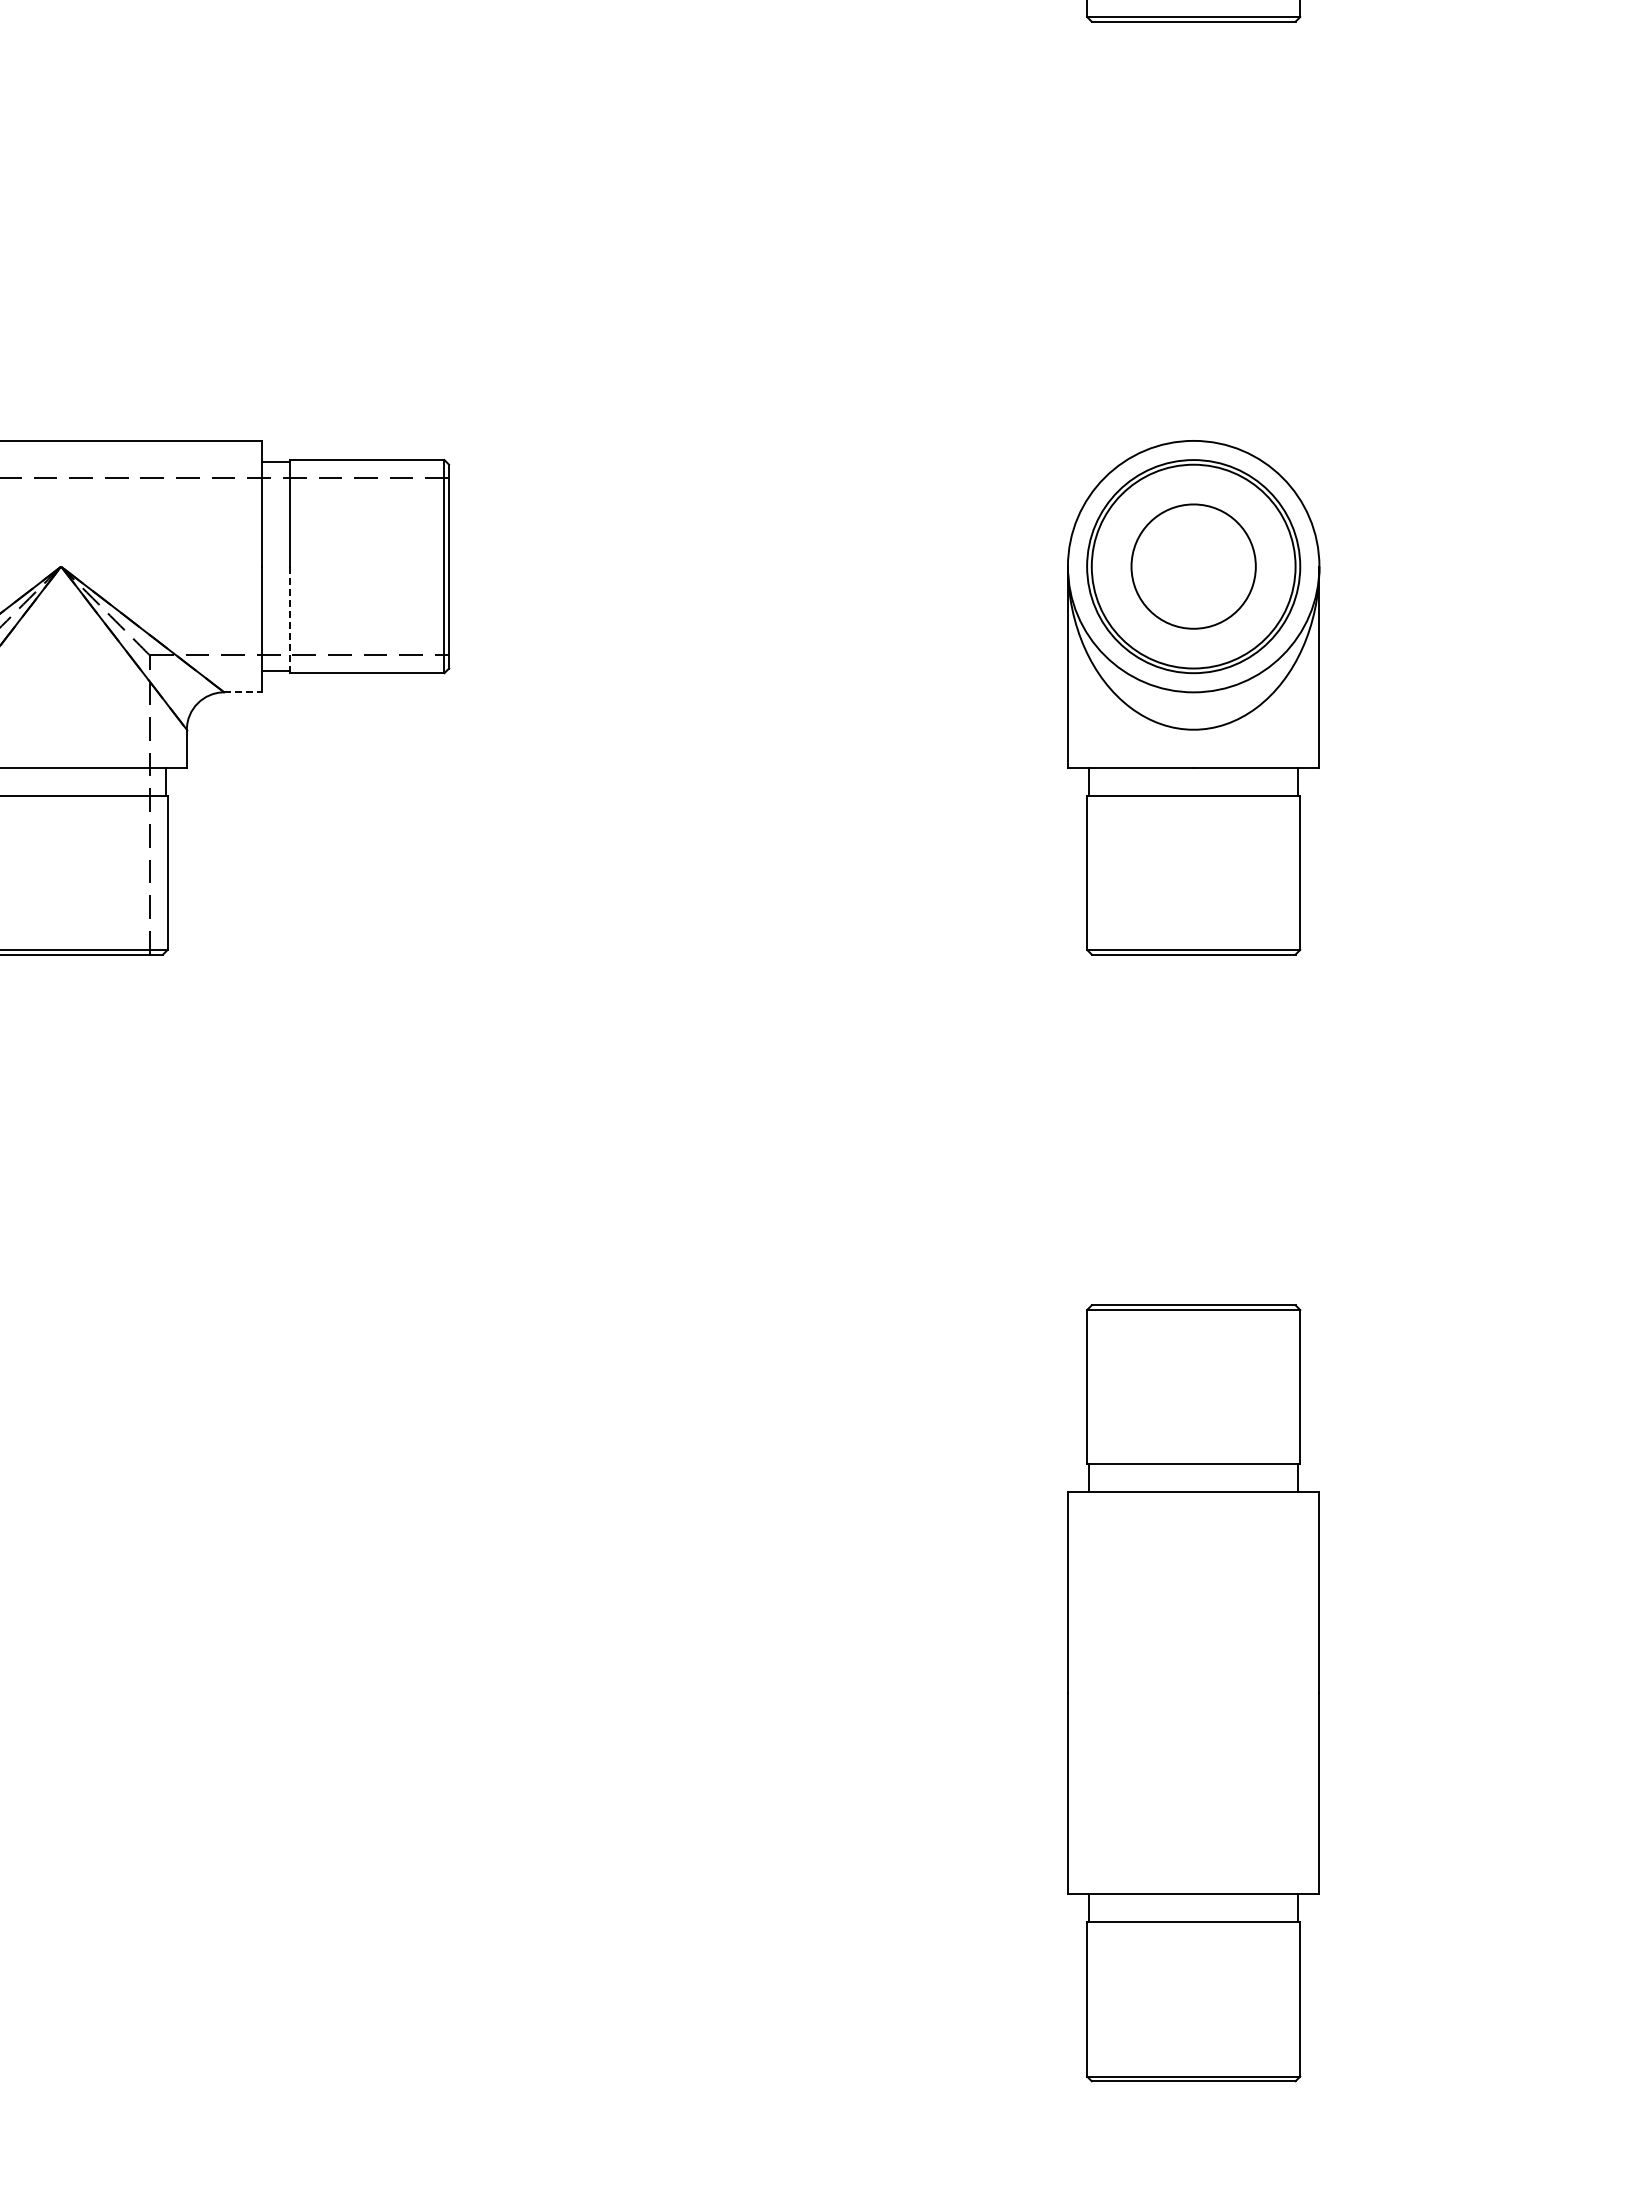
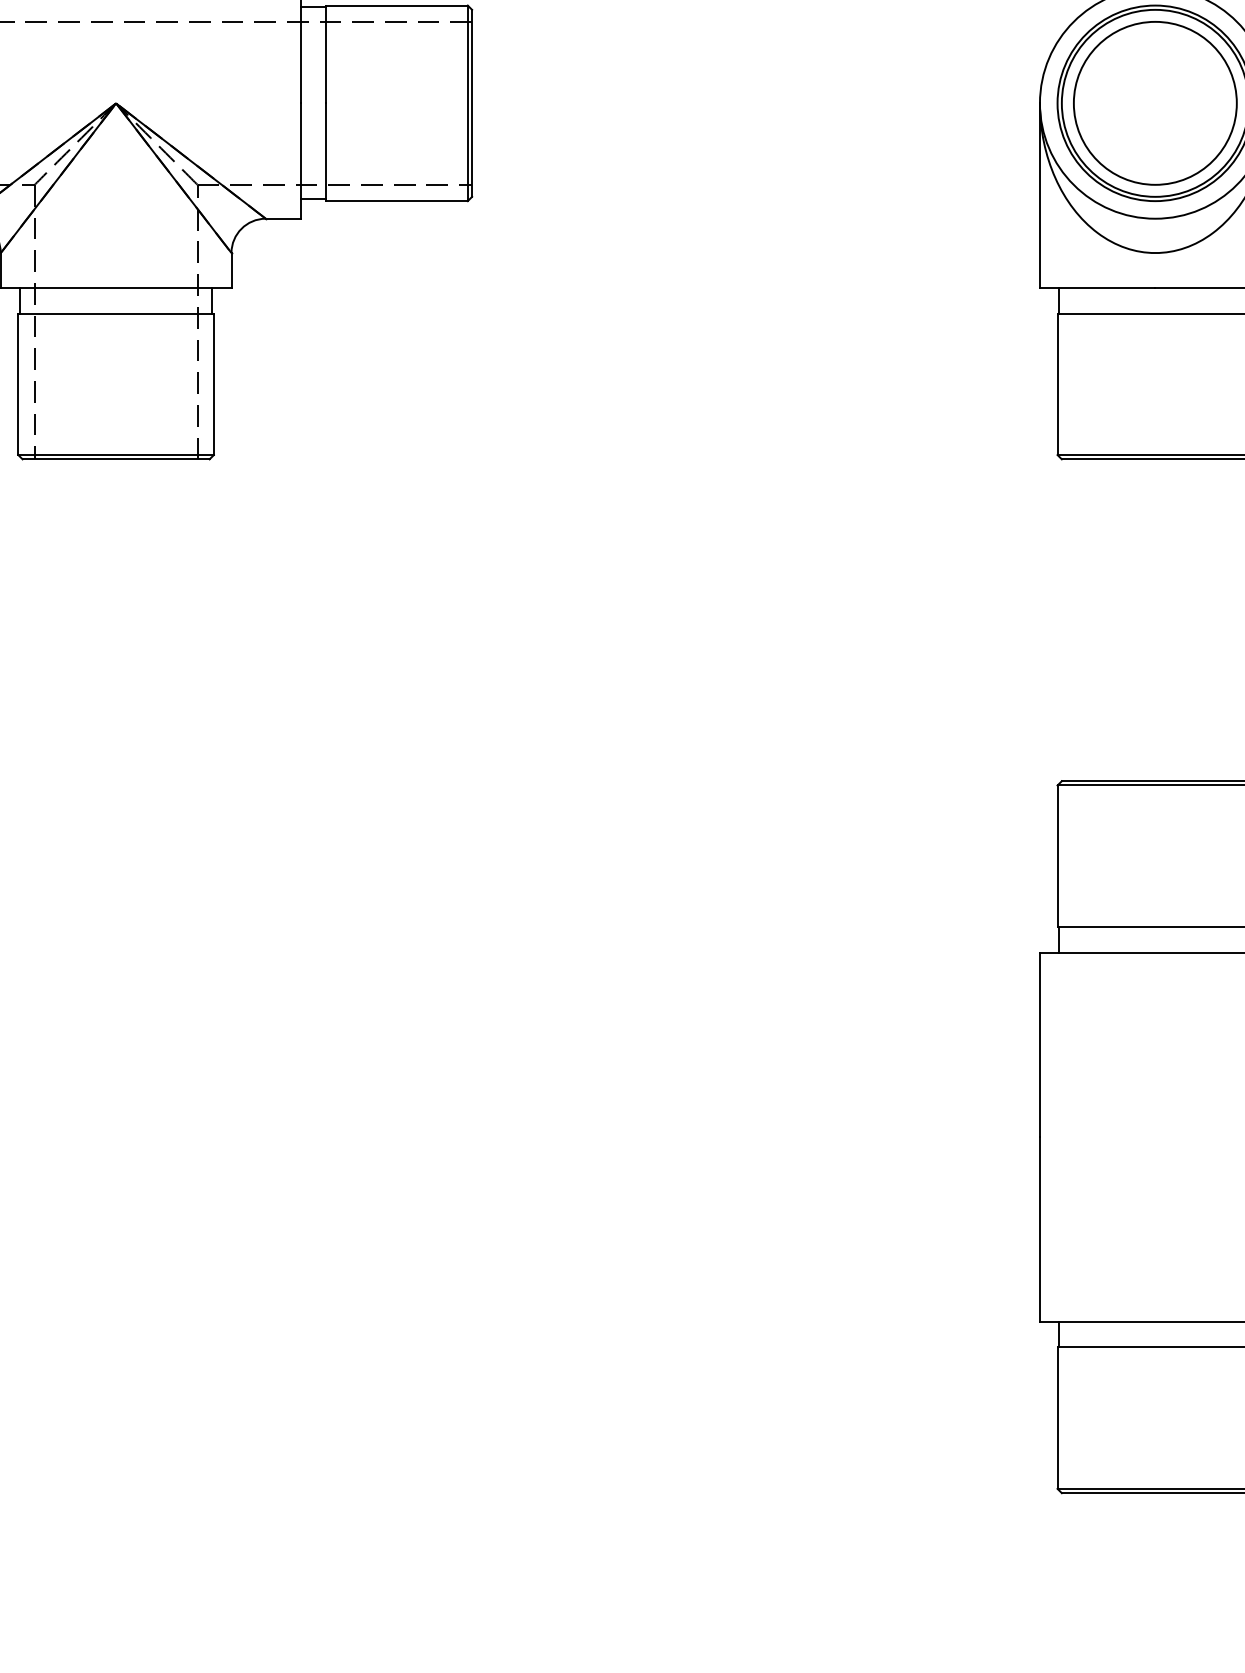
circle: (1193, 566) -> (1155, 103), size x1.43
line: (290, 619) -> (326, 151), dashed -> solid
line: (243, 692) -> (283, 218), dashed -> solid

